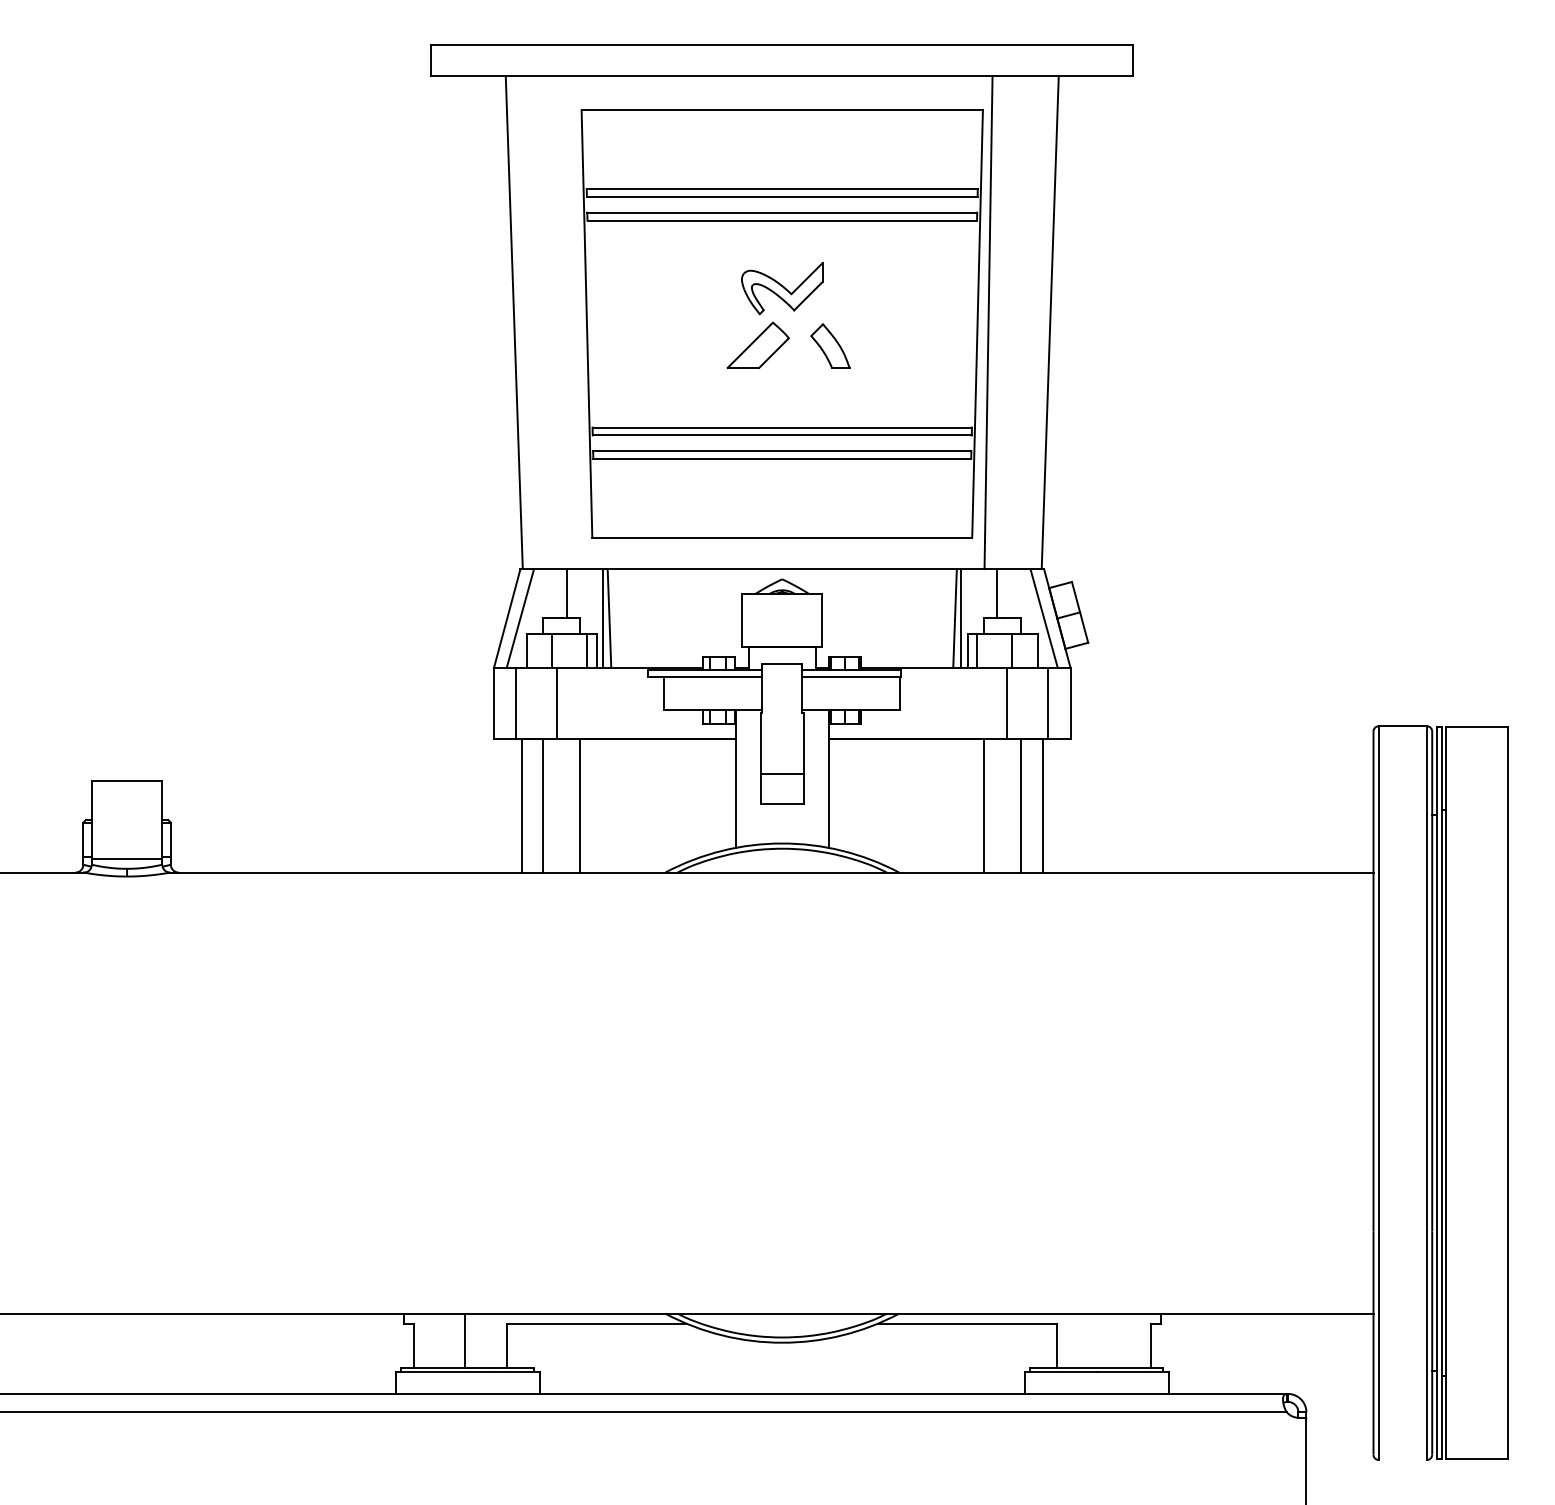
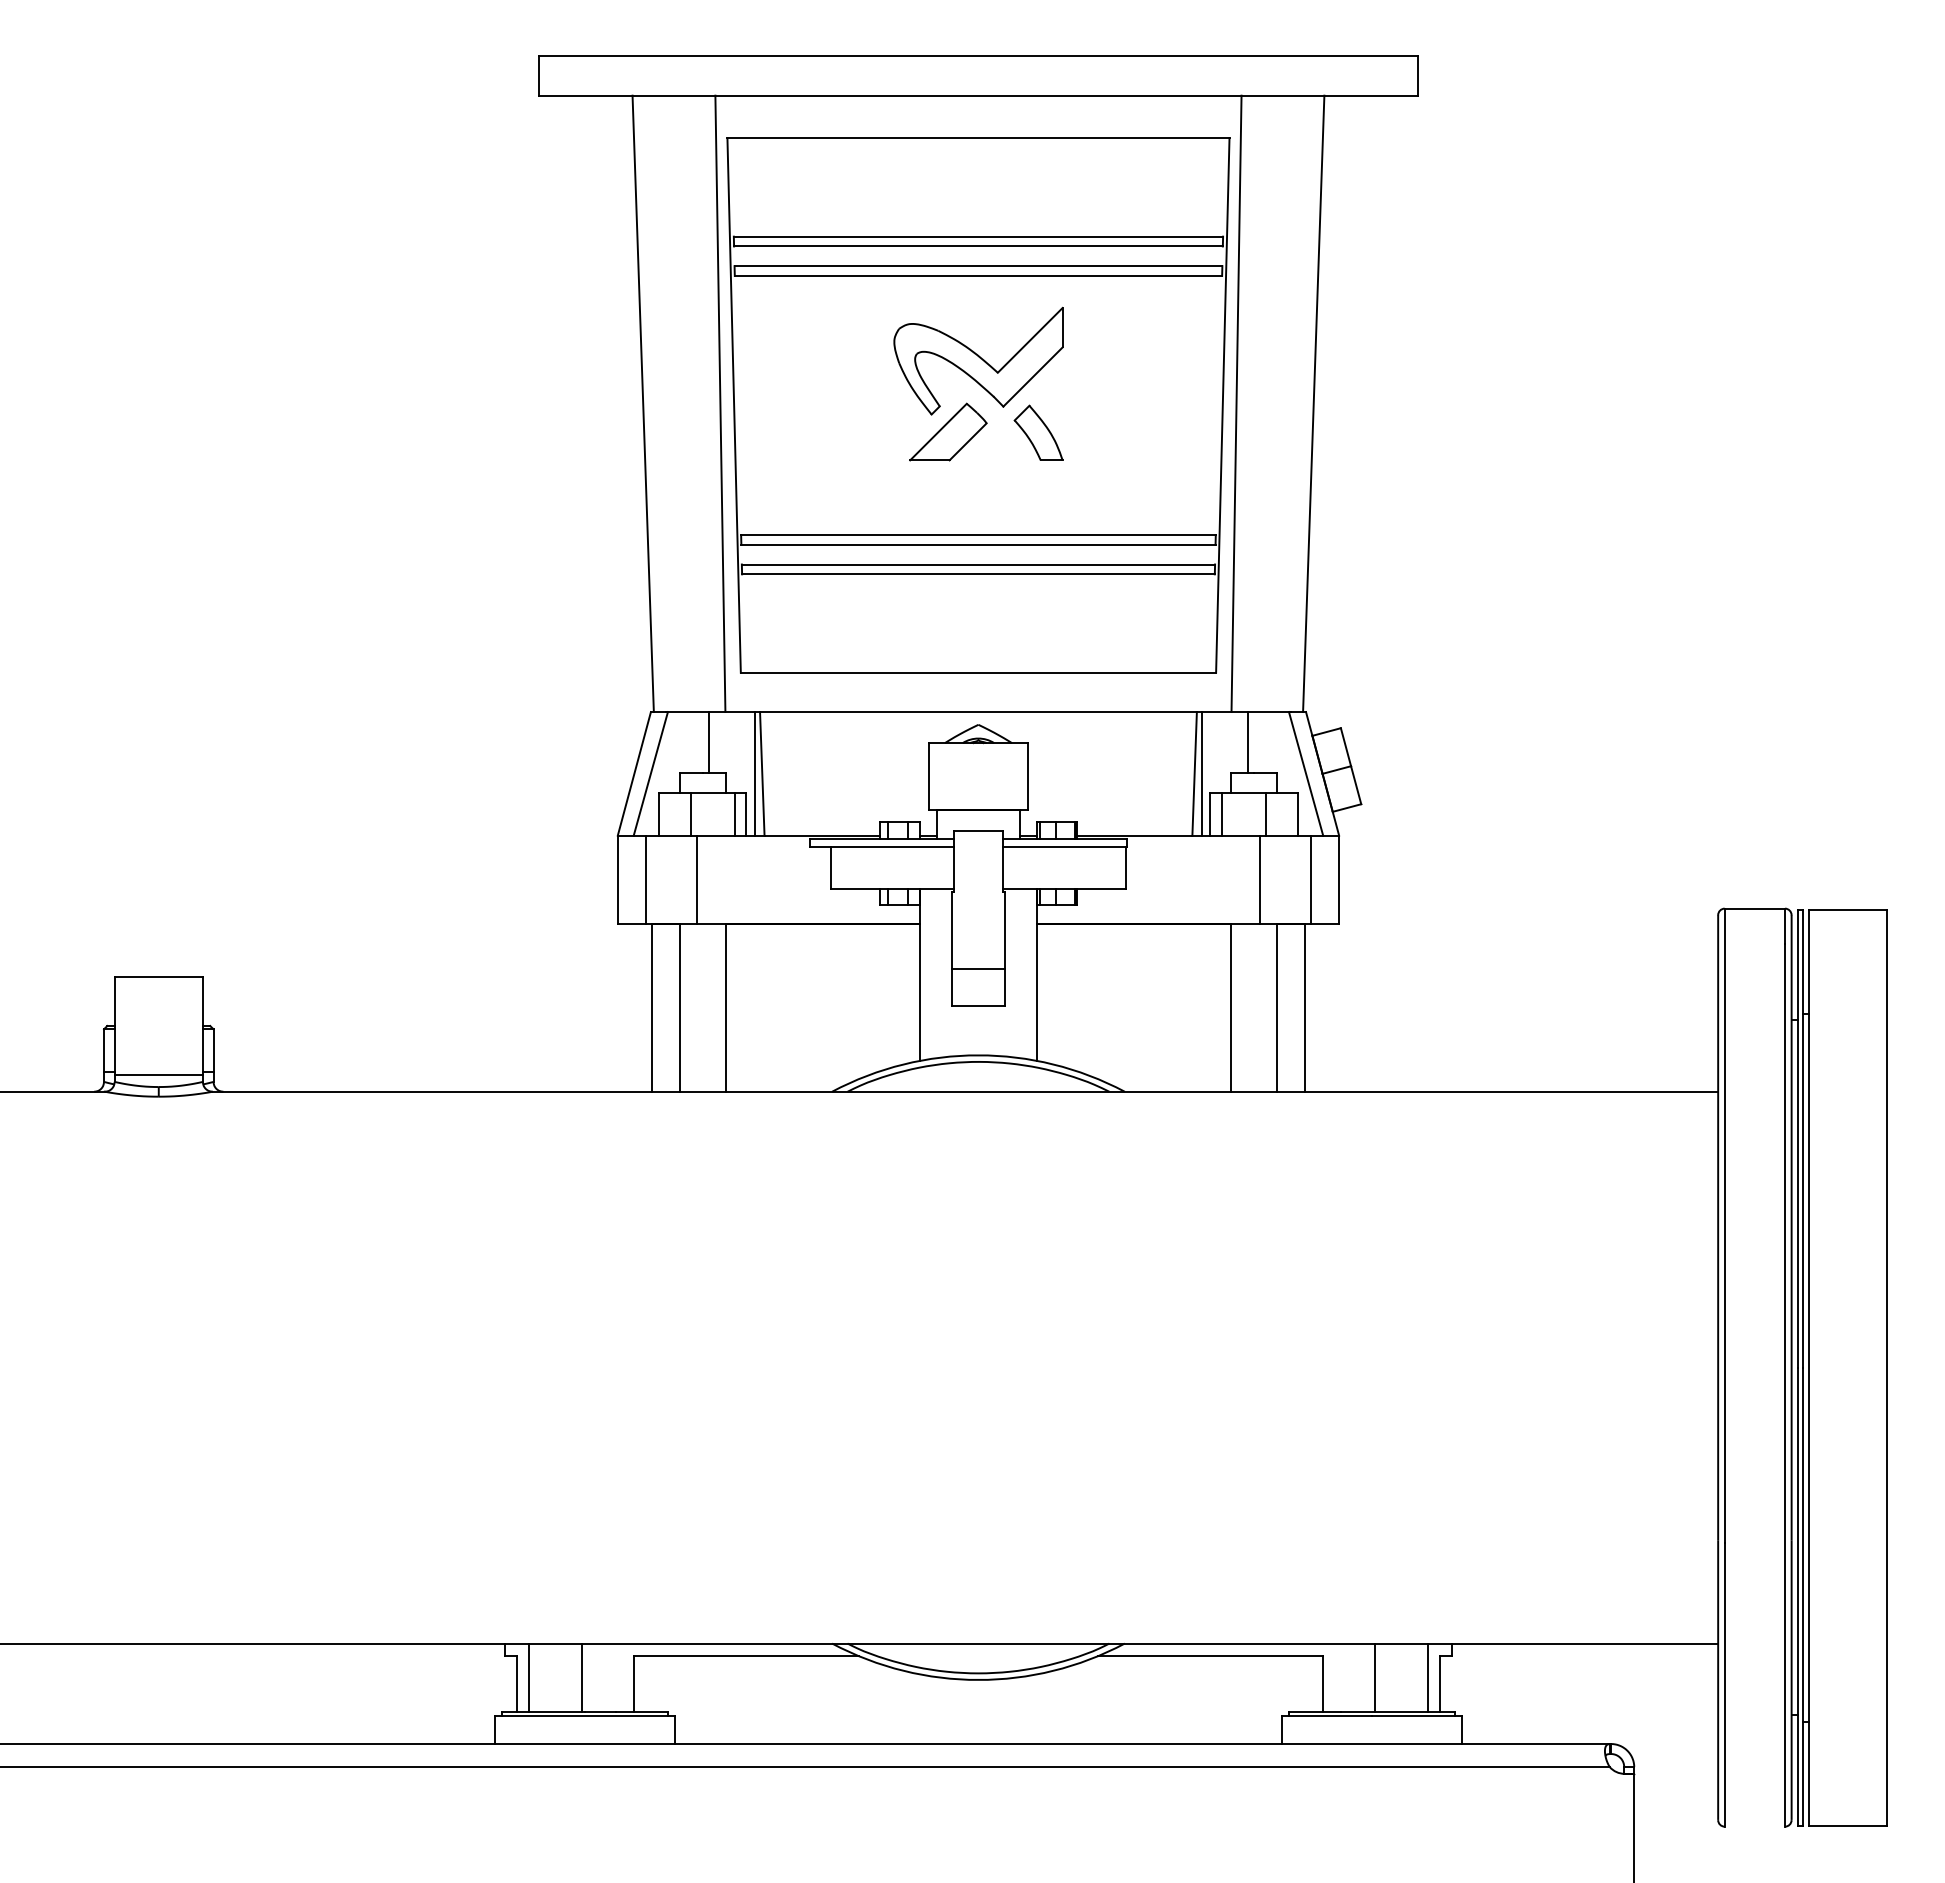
part: (782, 288) -> (978, 360), size x1.67
line: (576, 322) -> (720, 403), added
line: (423, 1340) -> (529, 1677), added
line: (1099, 1340) -> (1375, 1677), added
line: (1141, 1340) -> (1427, 1677), added

